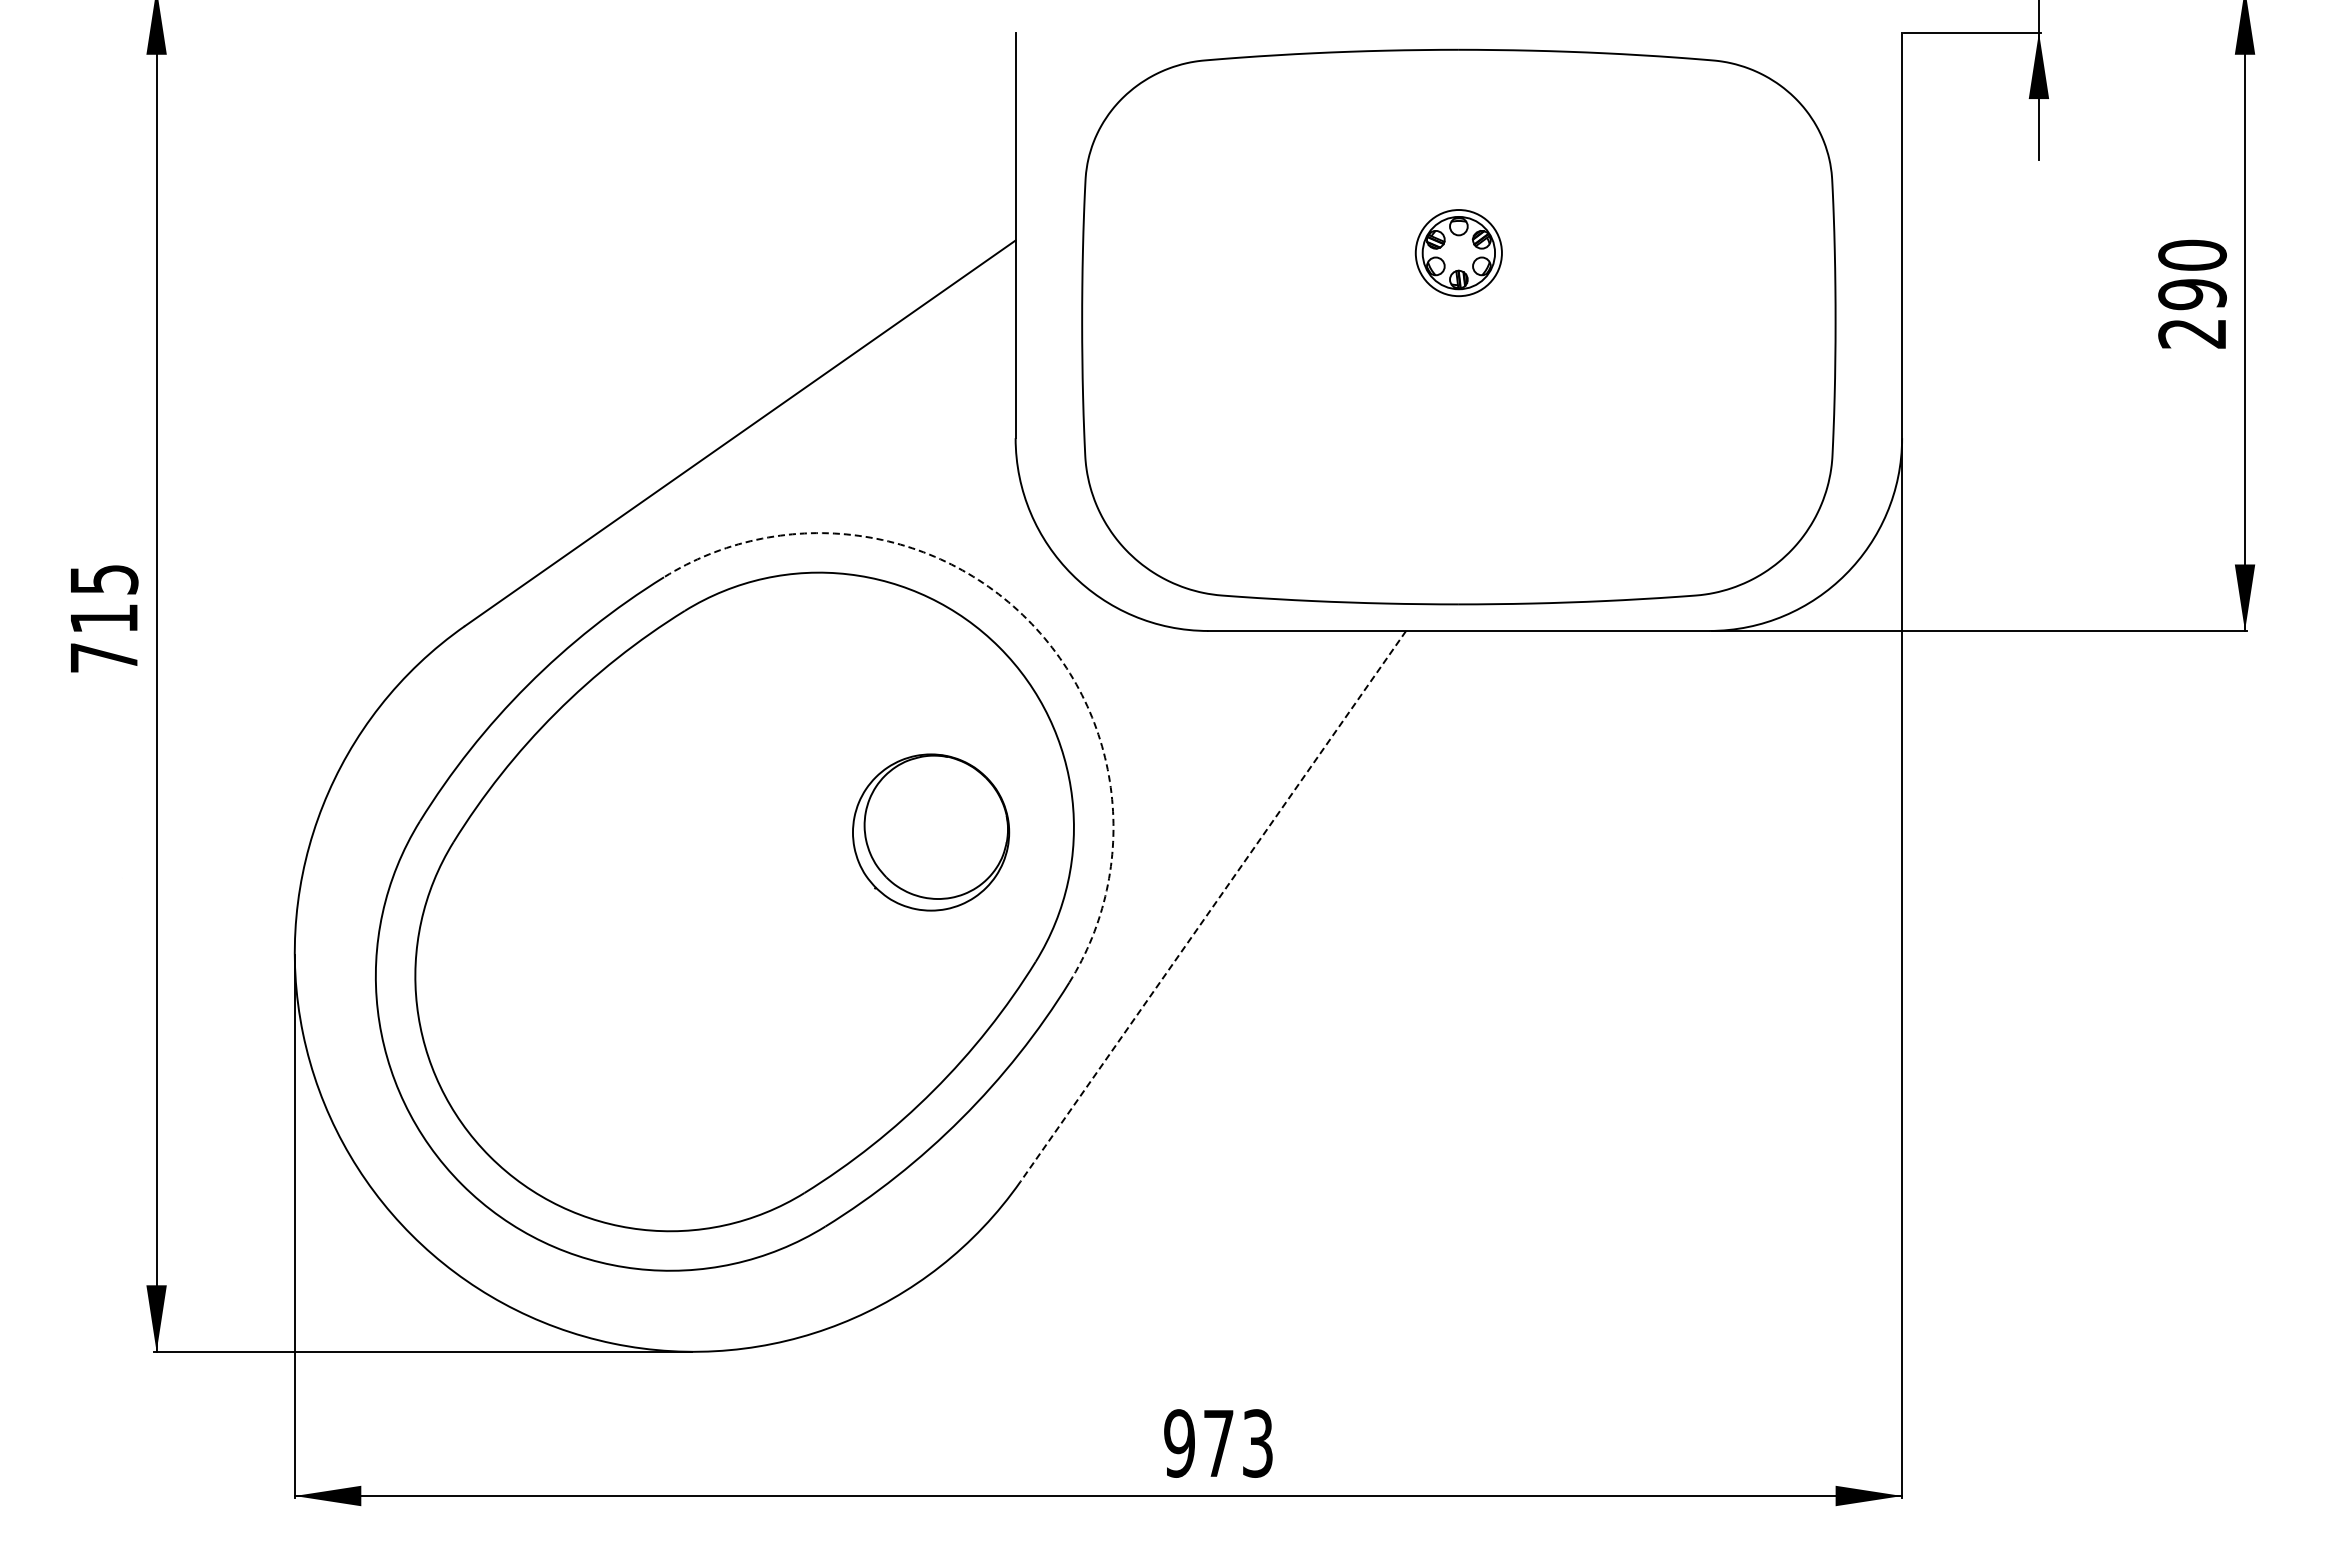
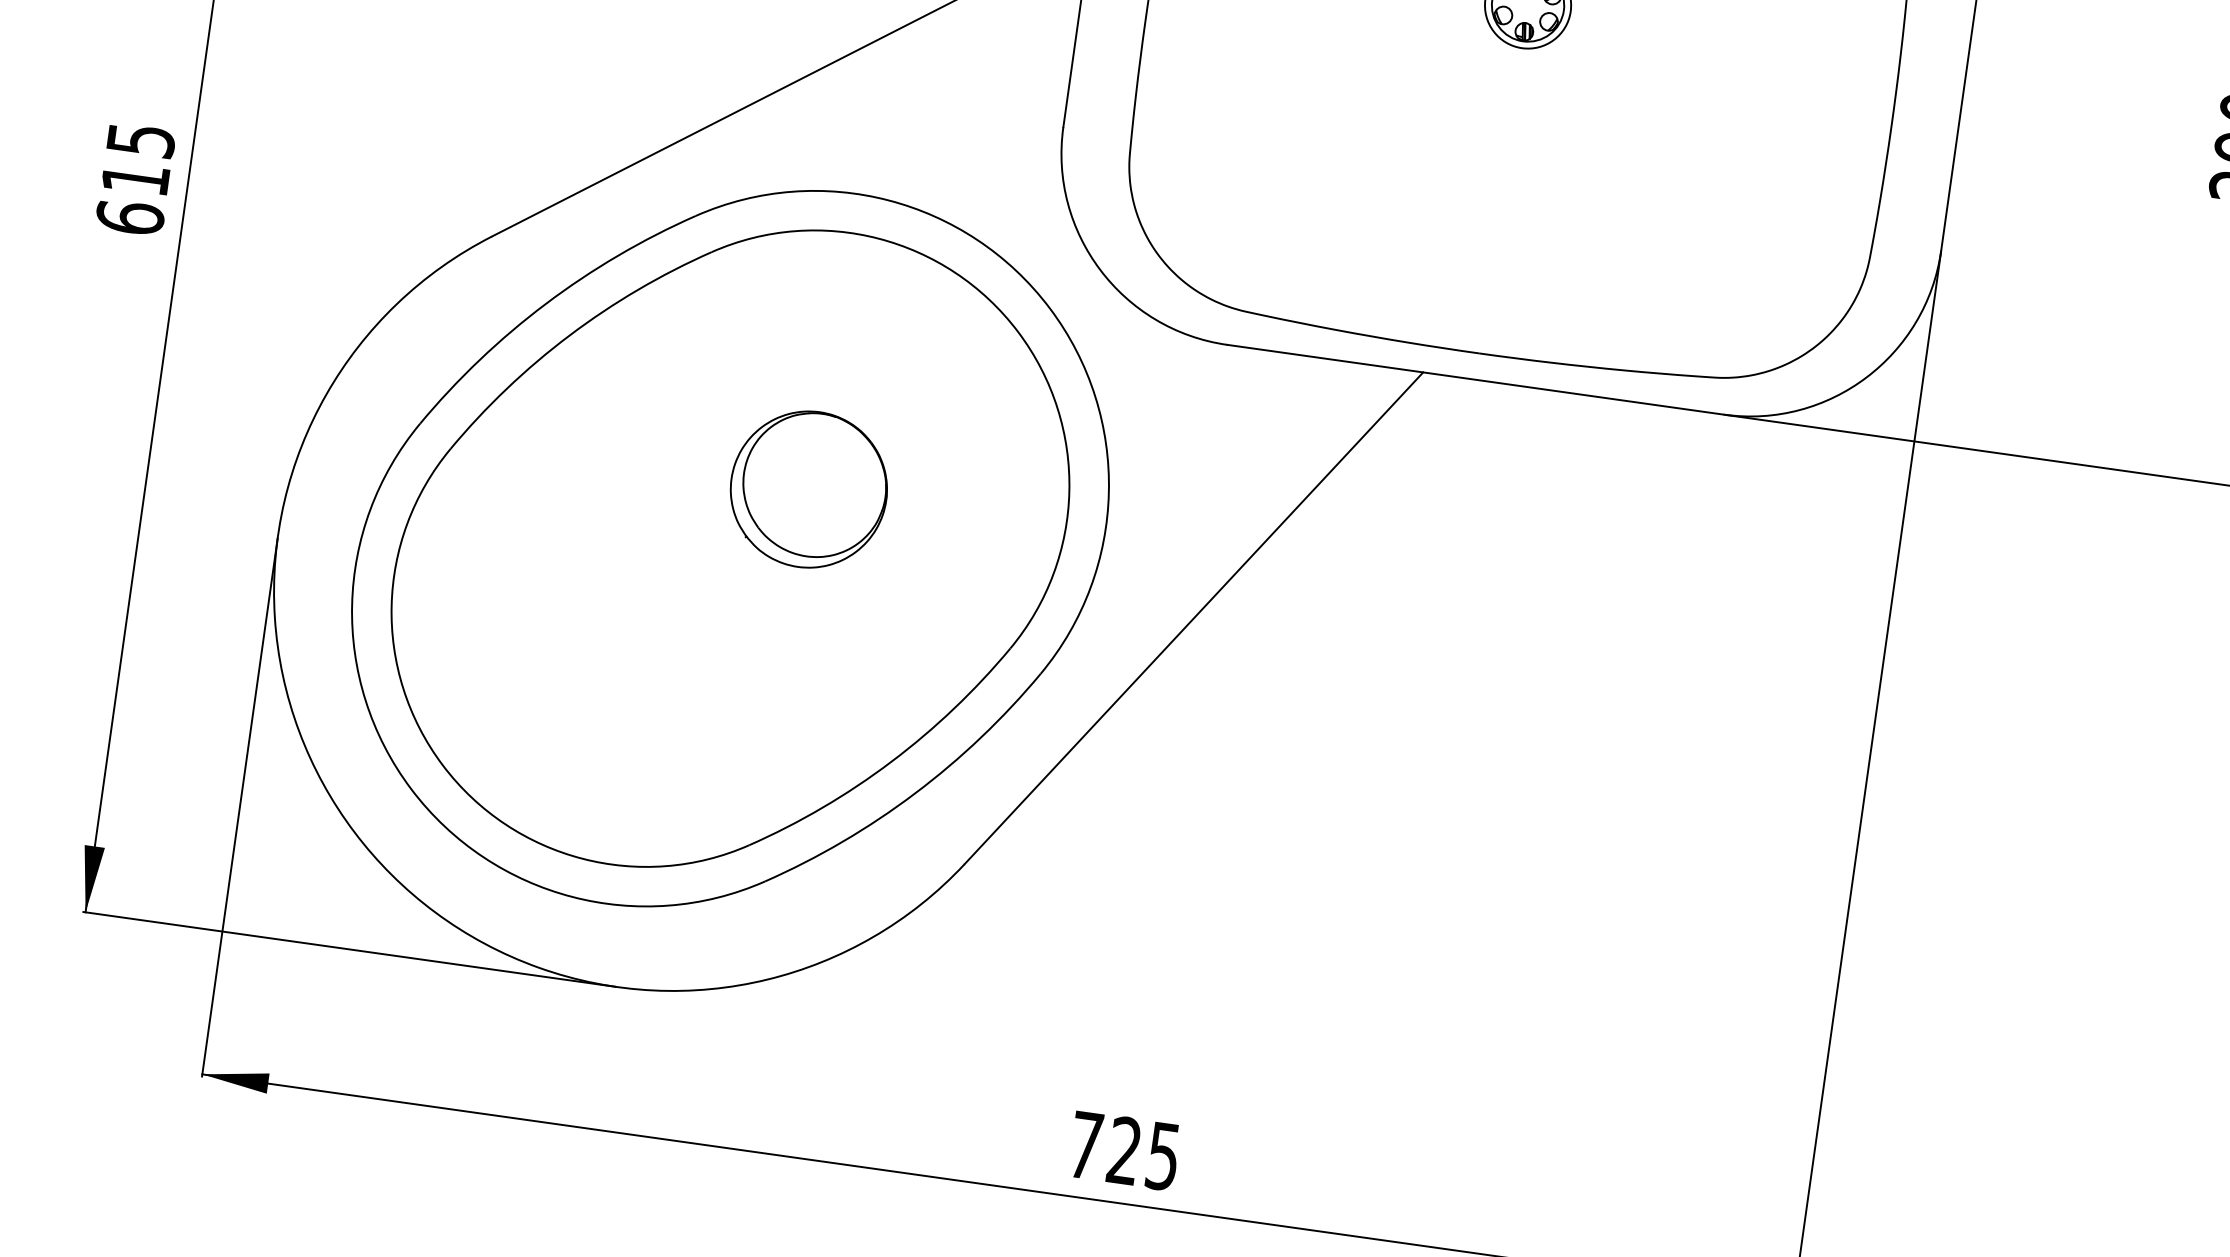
arc: (1027, 619) -> (1049, 308), dashed -> solid
text: (103, 657) -> (129, 217), 715 -> 615
part: (931, 832) -> (809, 489), moved
line: (1213, 906) -> (1194, 618), dashed -> solid
text: (1218, 1443) -> (1124, 1150), 973 -> 725

